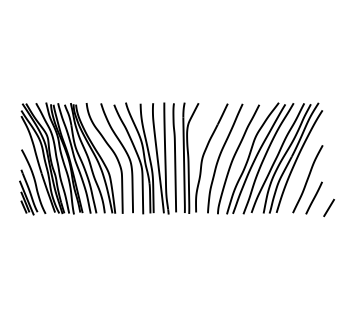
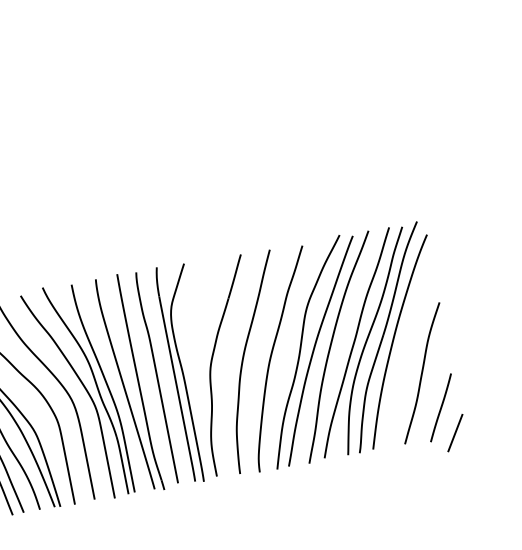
line: (328, 207) -> (454, 432), moved

